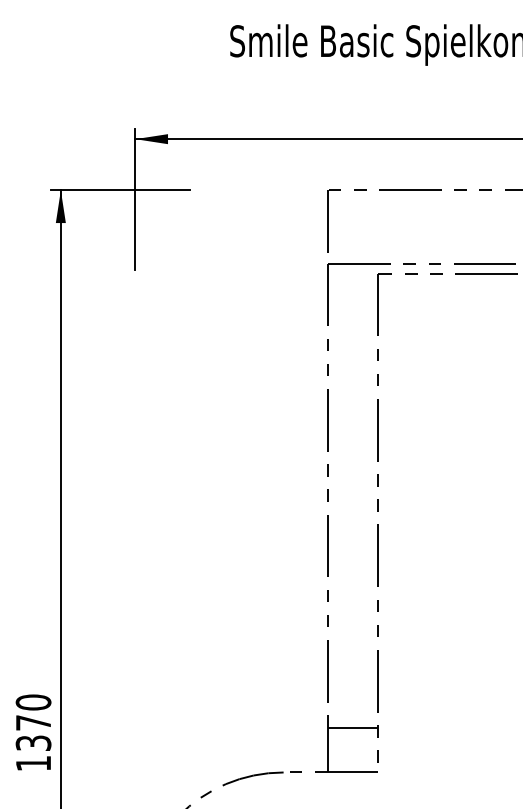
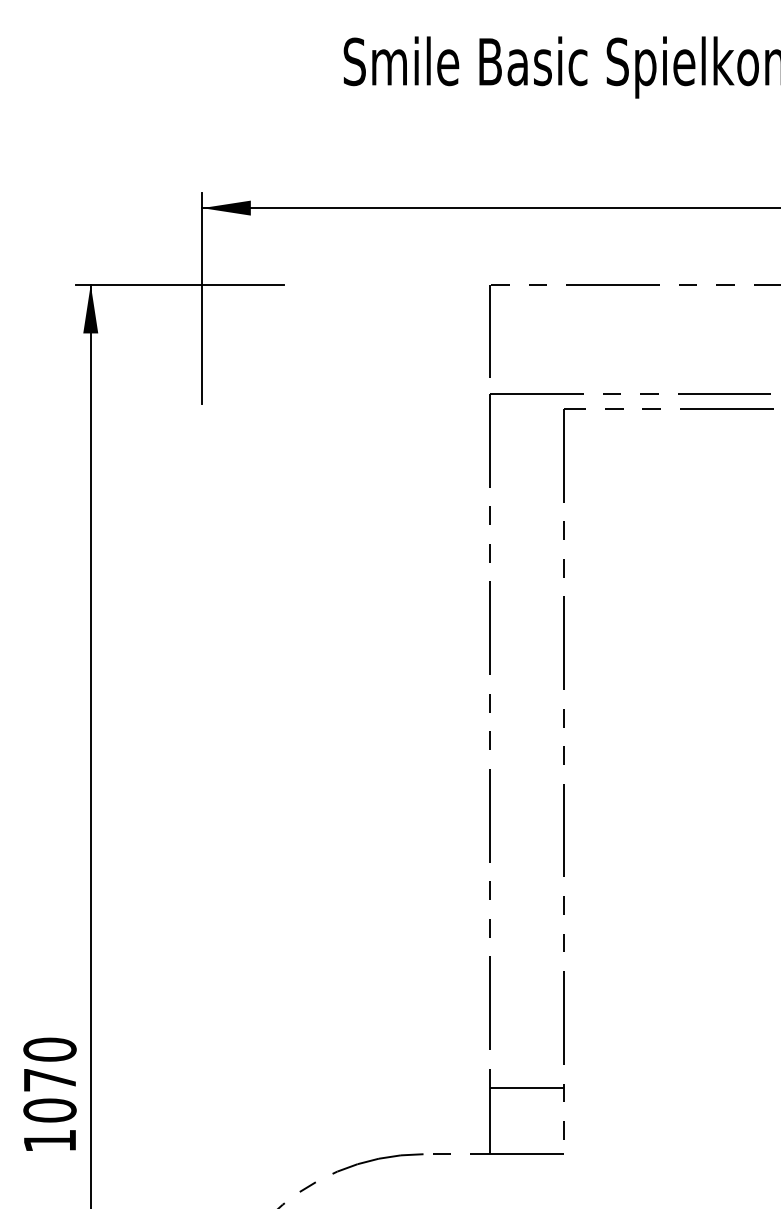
text: (33, 743) -> (49, 1110), 1370 -> 1070

